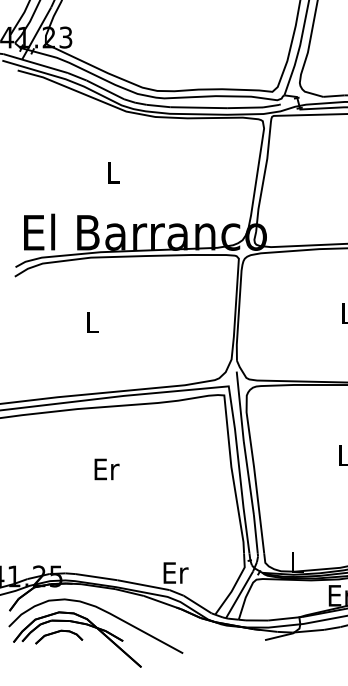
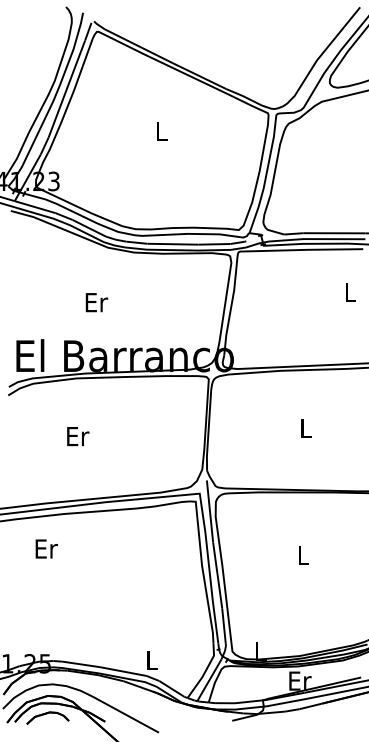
text: (113, 172) -> (96, 302), L -> Er
text: (93, 322) -> (78, 436), L -> Er
text: (106, 468) -> (46, 548), moved
text: (175, 572) -> (152, 660), Er -> L

